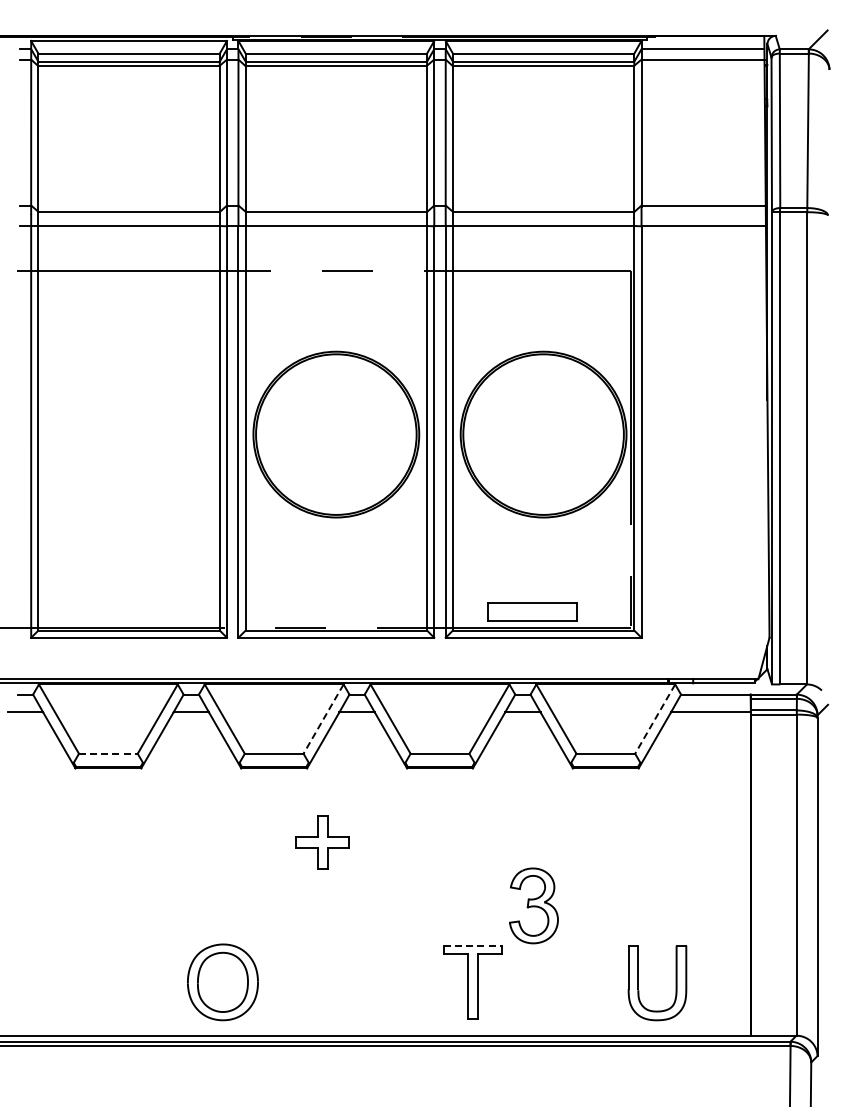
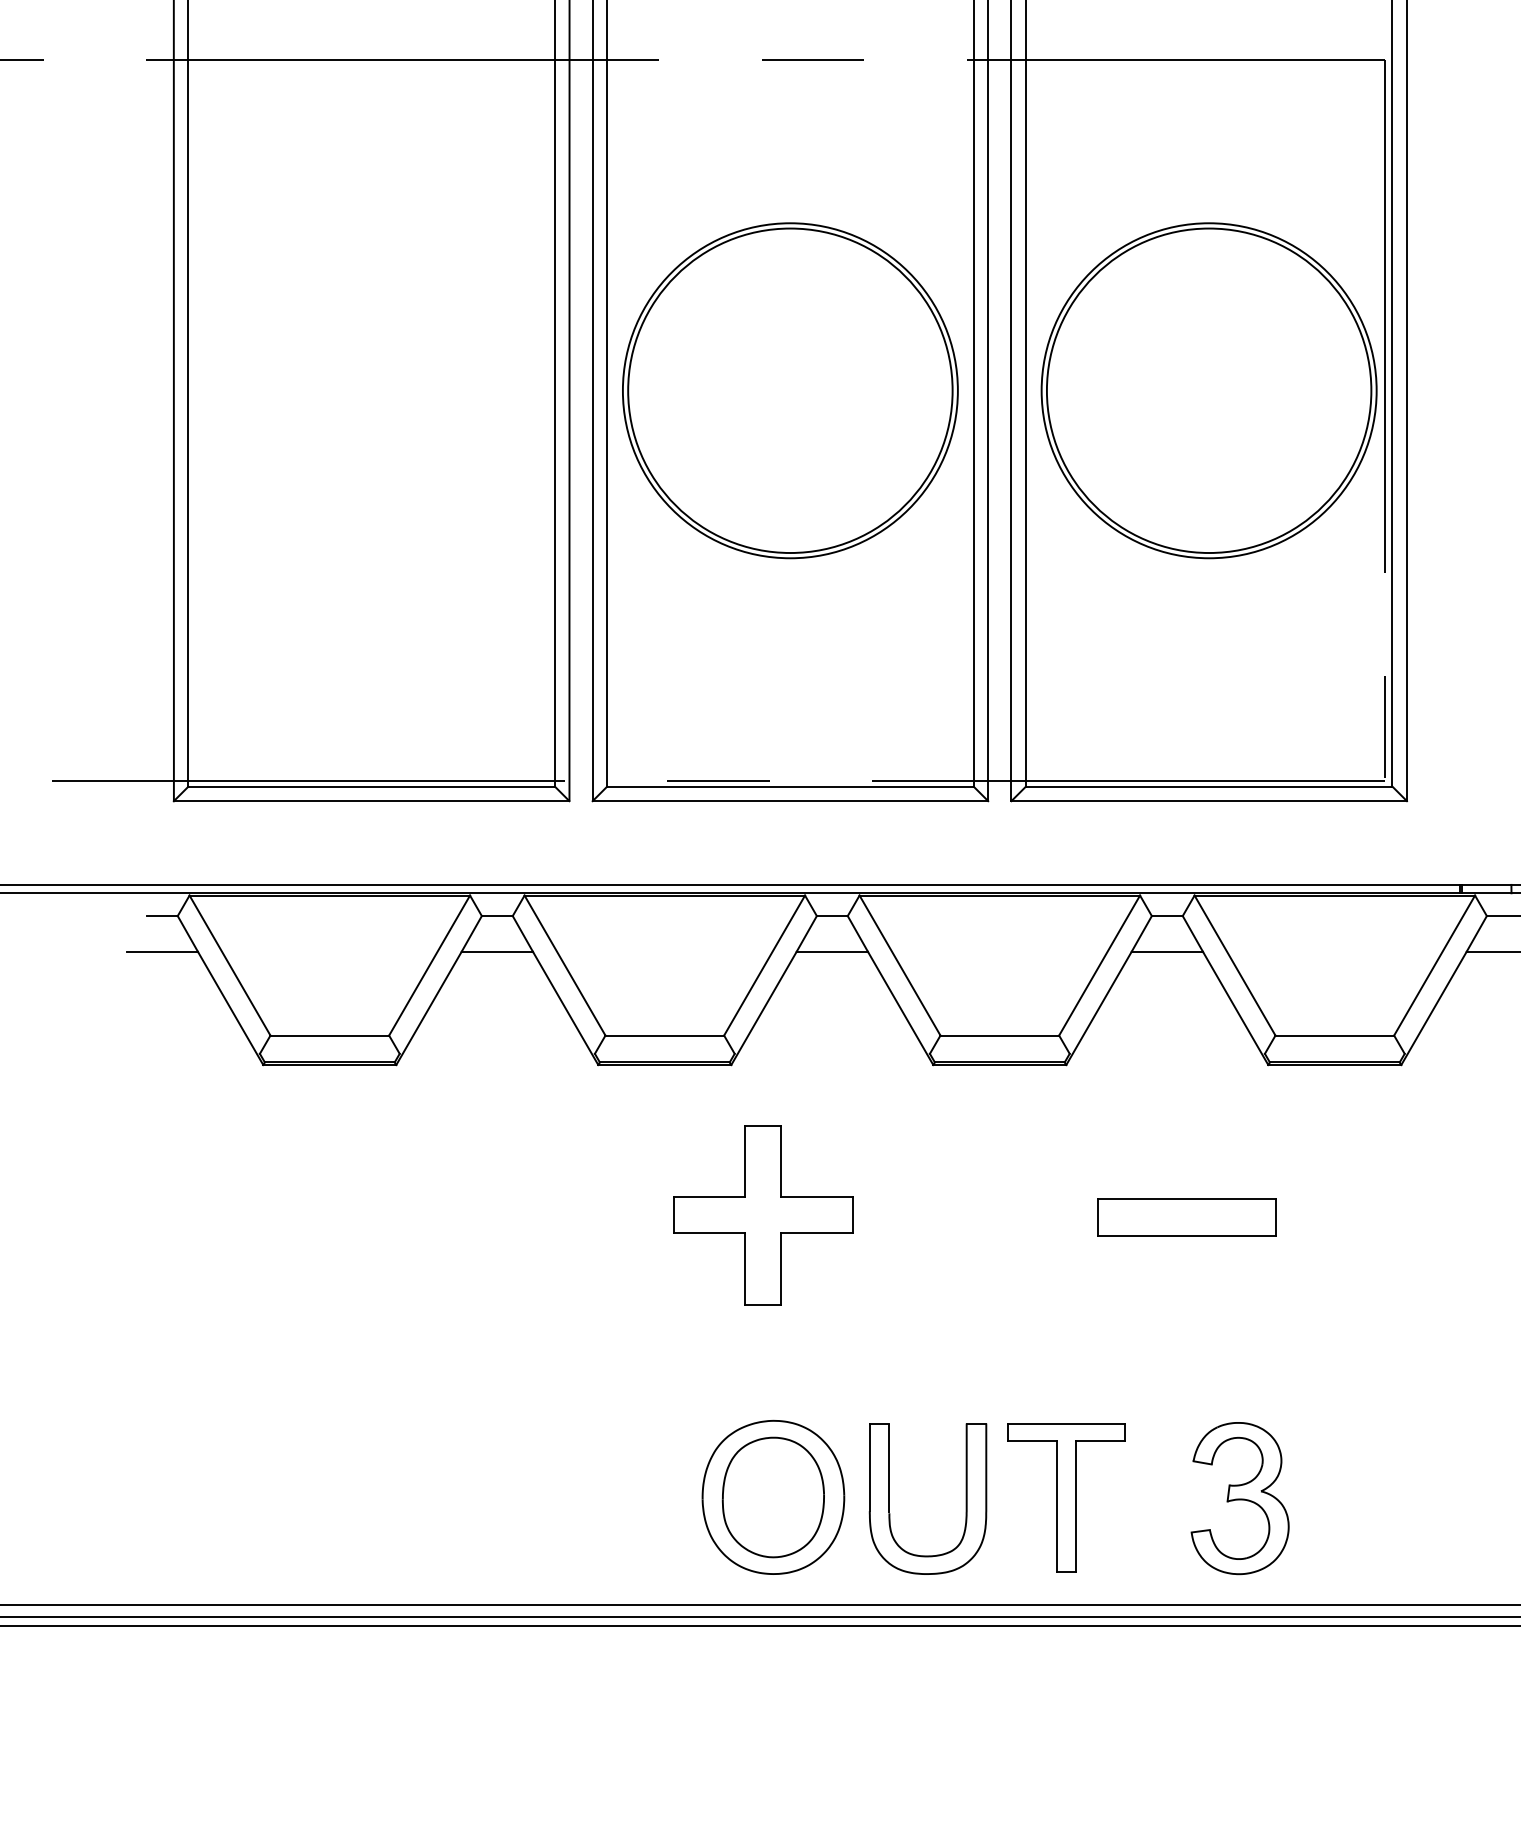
part: (532, 611) -> (1186, 1216), moved
line: (323, 719) -> (764, 966), dashed -> solid
line: (654, 719) -> (1433, 966), dashed -> solid
line: (108, 753) -> (330, 1035), dashed -> solid
part: (322, 842) -> (762, 1214), size x1.67
part: (533, 905) -> (1239, 1497), moved
line: (473, 945) -> (1067, 1422), dashed -> solid
part: (222, 982) -> (772, 1497), moved
part: (675, 983) -> (964, 1499), moved

